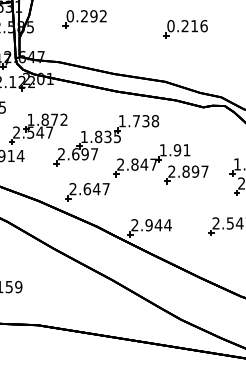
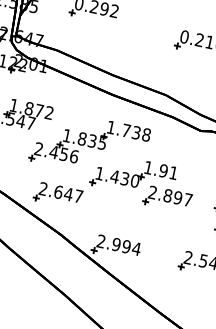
text: (84, 154) -> (63, 154), 2.697 -> 2.456
text: (137, 164) -> (117, 177), 2.847 -> 1.430
text: (158, 225) -> (126, 247), 2.944 -> 2.994

